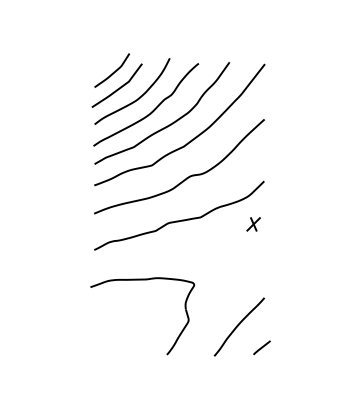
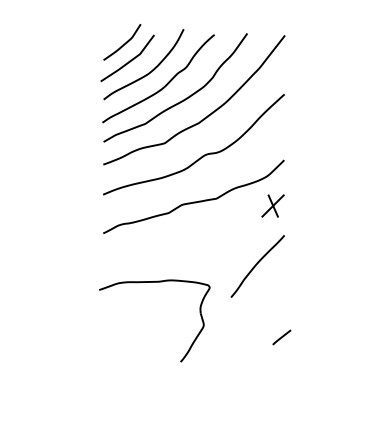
part: (253, 224) -> (272, 206), size x1.6
part: (142, 280) -> (154, 282), moved
curve: (238, 326) -> (256, 265), moved

